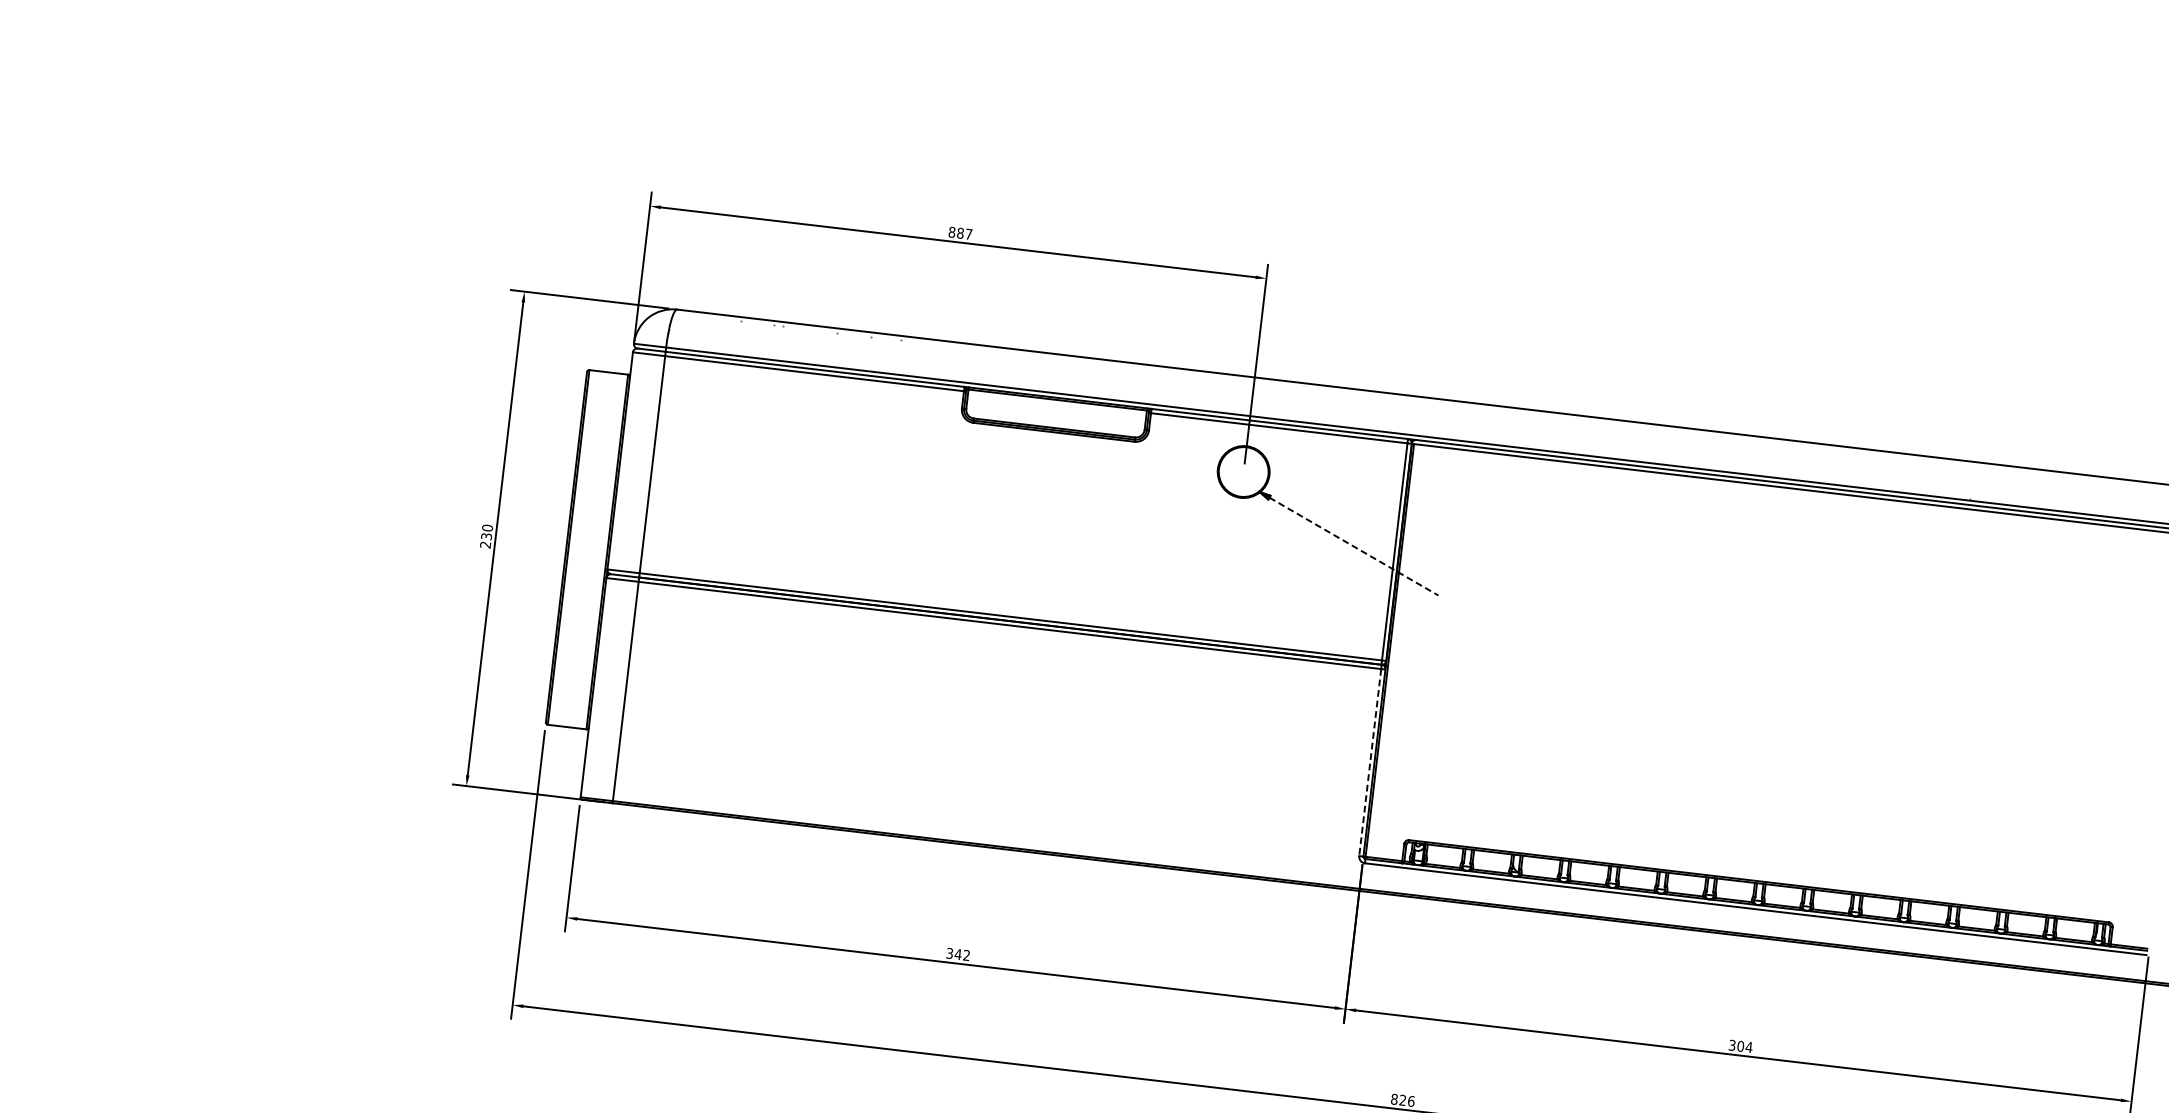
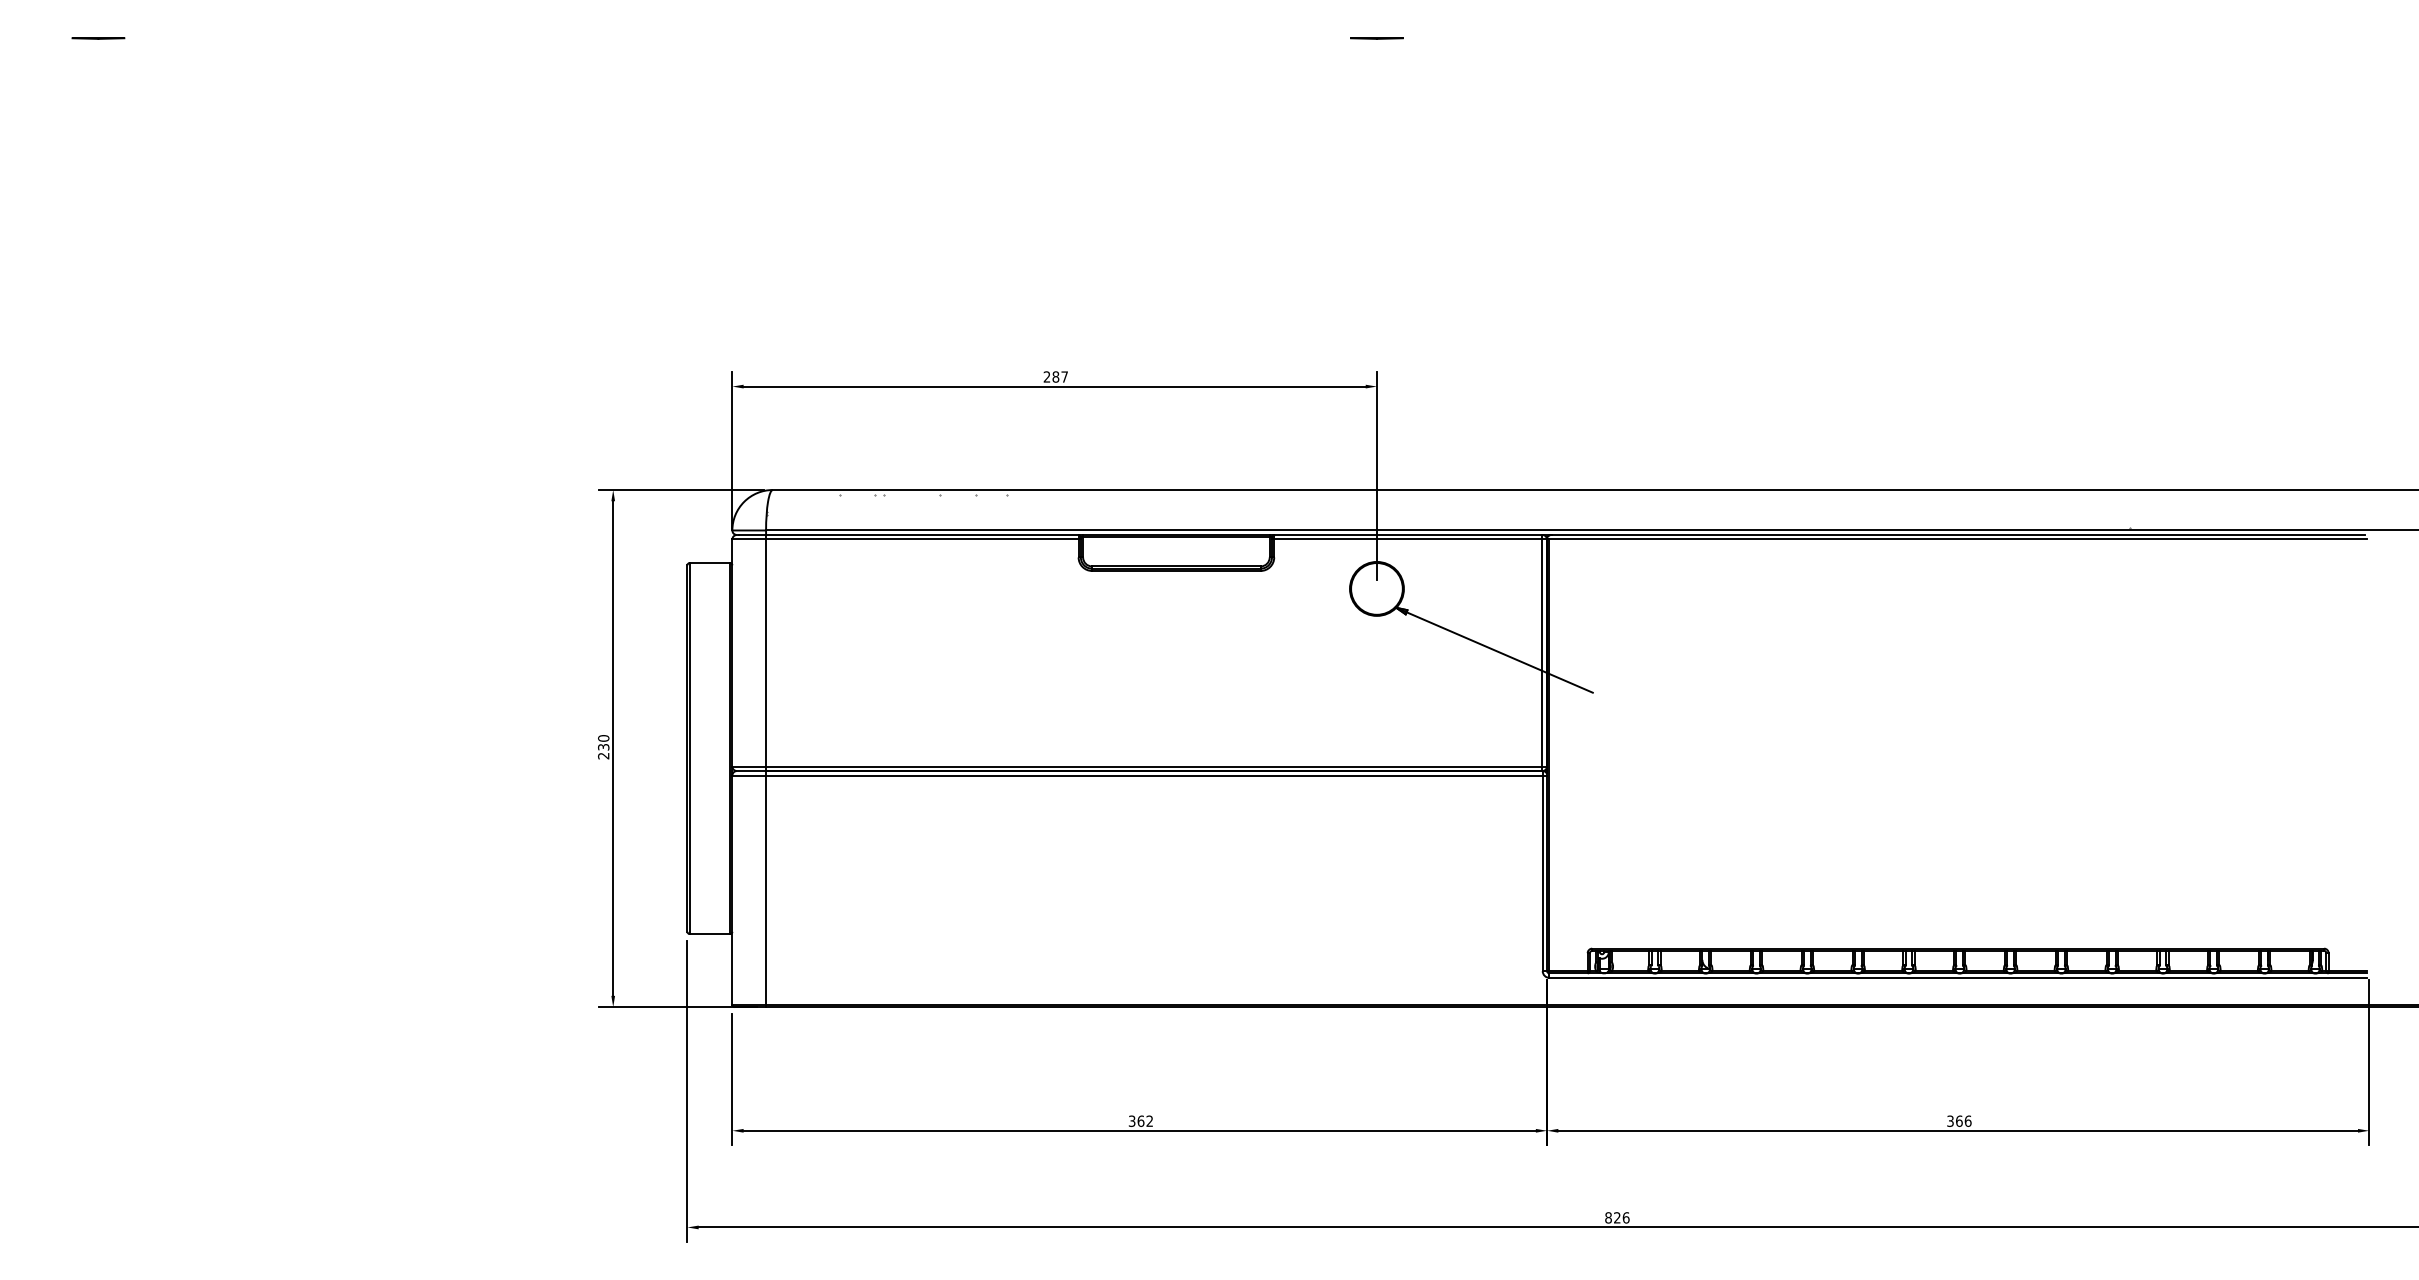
text: (951, 231) -> (1046, 376), 887 -> 287
line: (1354, 546) -> (1500, 652), dashed -> solid
line: (1370, 762) -> (1542, 873), dashed -> solid
text: (957, 953) -> (1140, 1120), 342 -> 362
text: (1744, 1046) -> (1963, 1120), 304 -> 366

